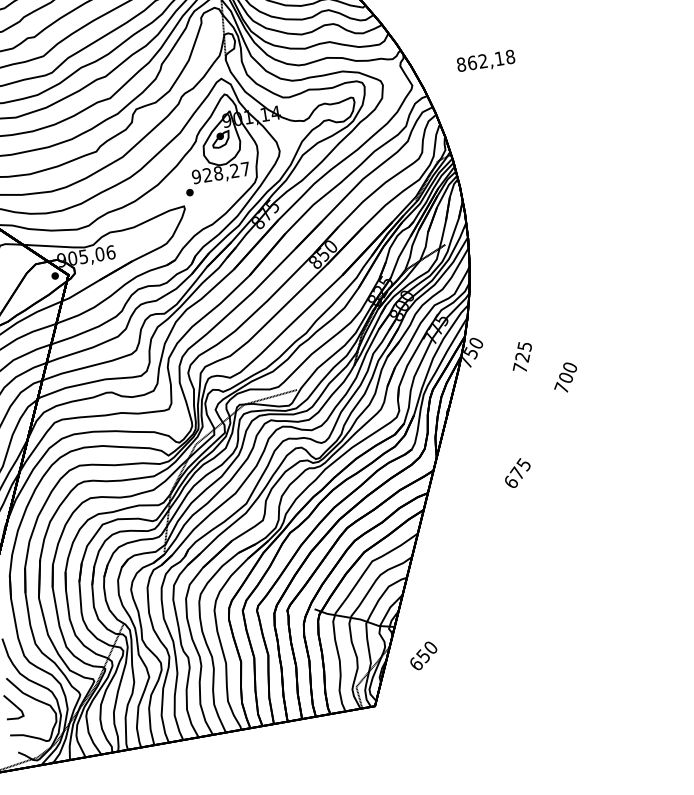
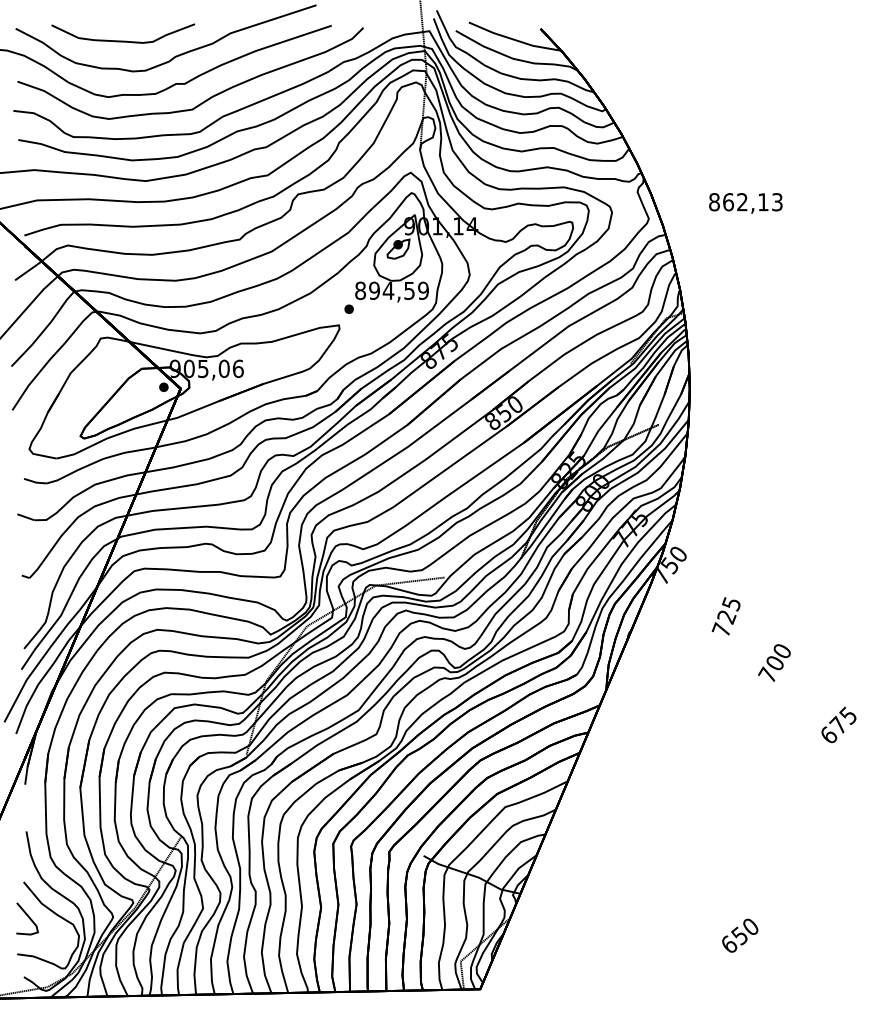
text: (510, 57) -> (777, 202), 862,18 -> 862,13
text: (220, 172) -> (391, 290), 928,27 -> 894,59
text: (521, 357) -> (725, 616), moved
text: (565, 377) -> (774, 662), moved
text: (517, 472) -> (838, 724), moved
text: (423, 655) -> (740, 935), moved

